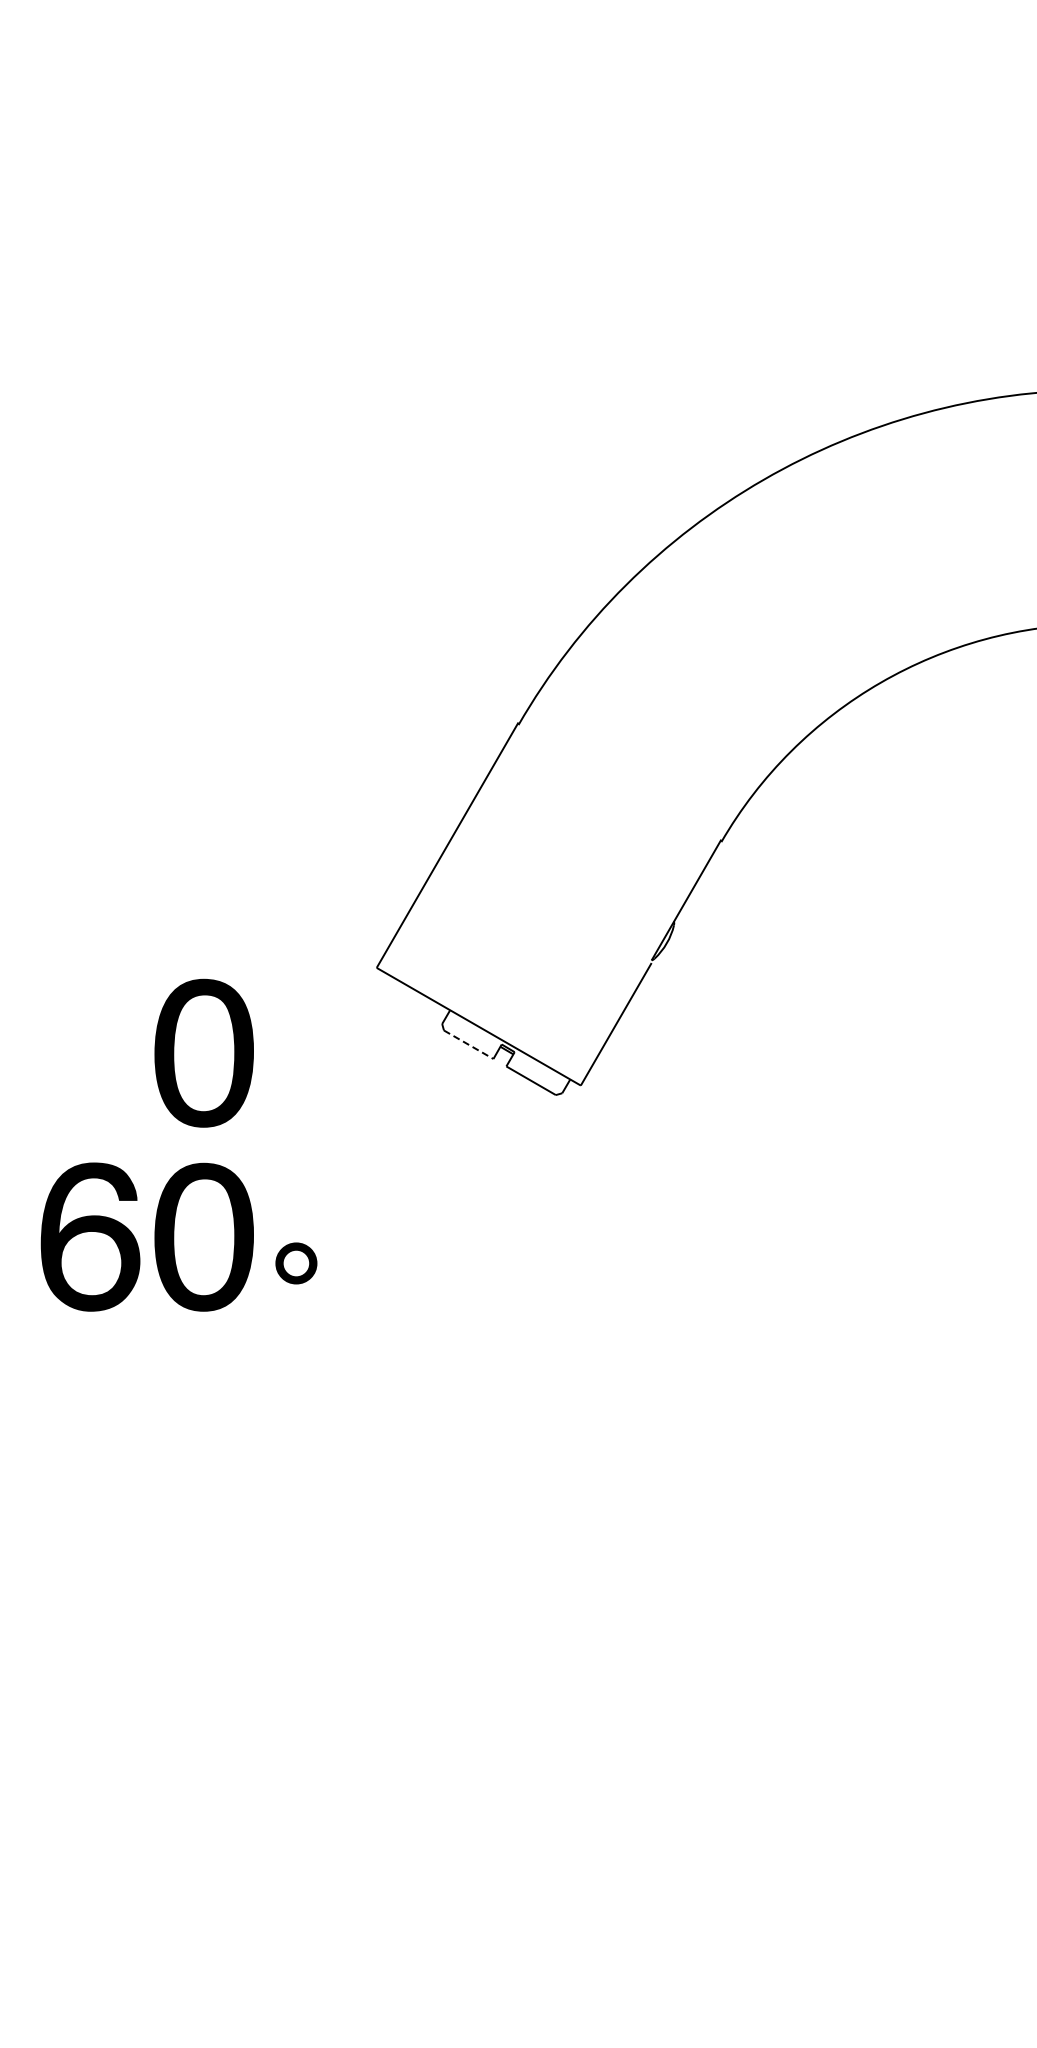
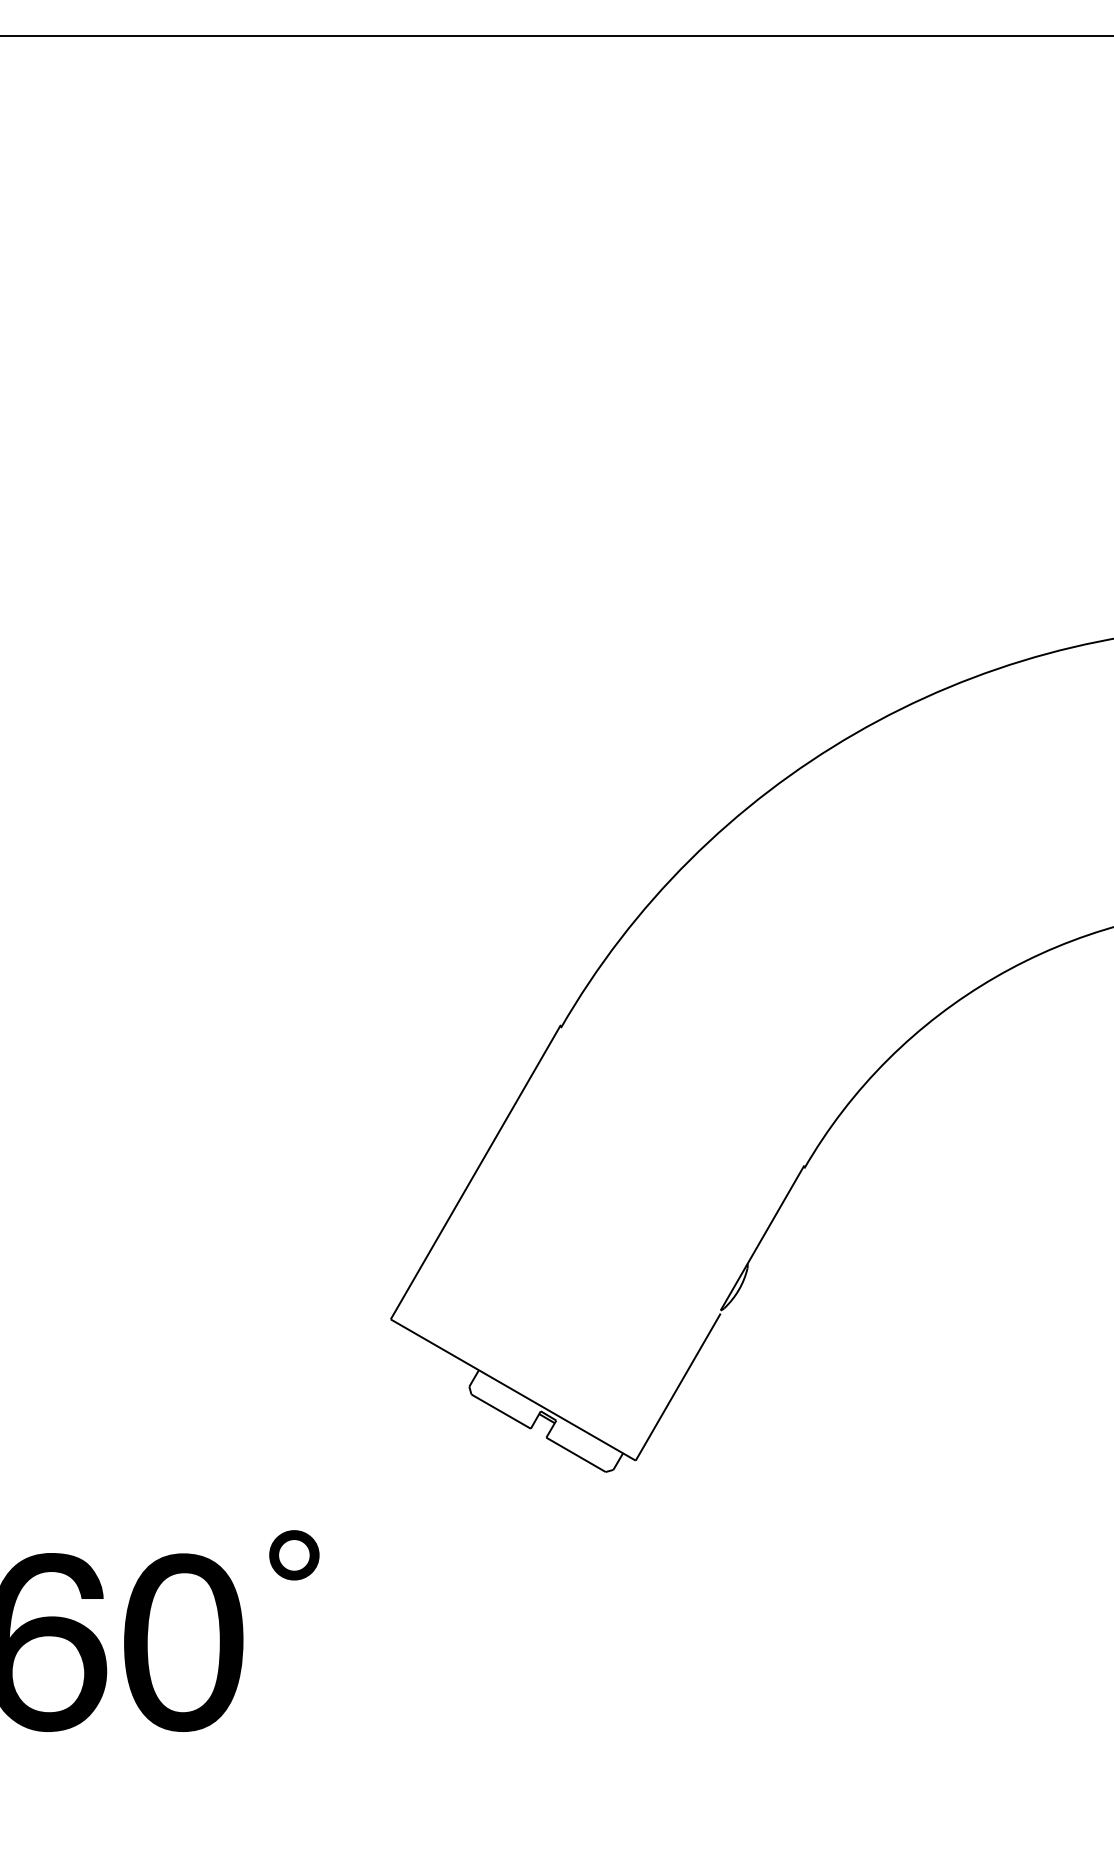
line: (468, 1044) -> (500, 1411), dashed -> solid
part: (203, 1052) -> (182, 1420), removed
part: (296, 1263) -> (294, 1555), moved

